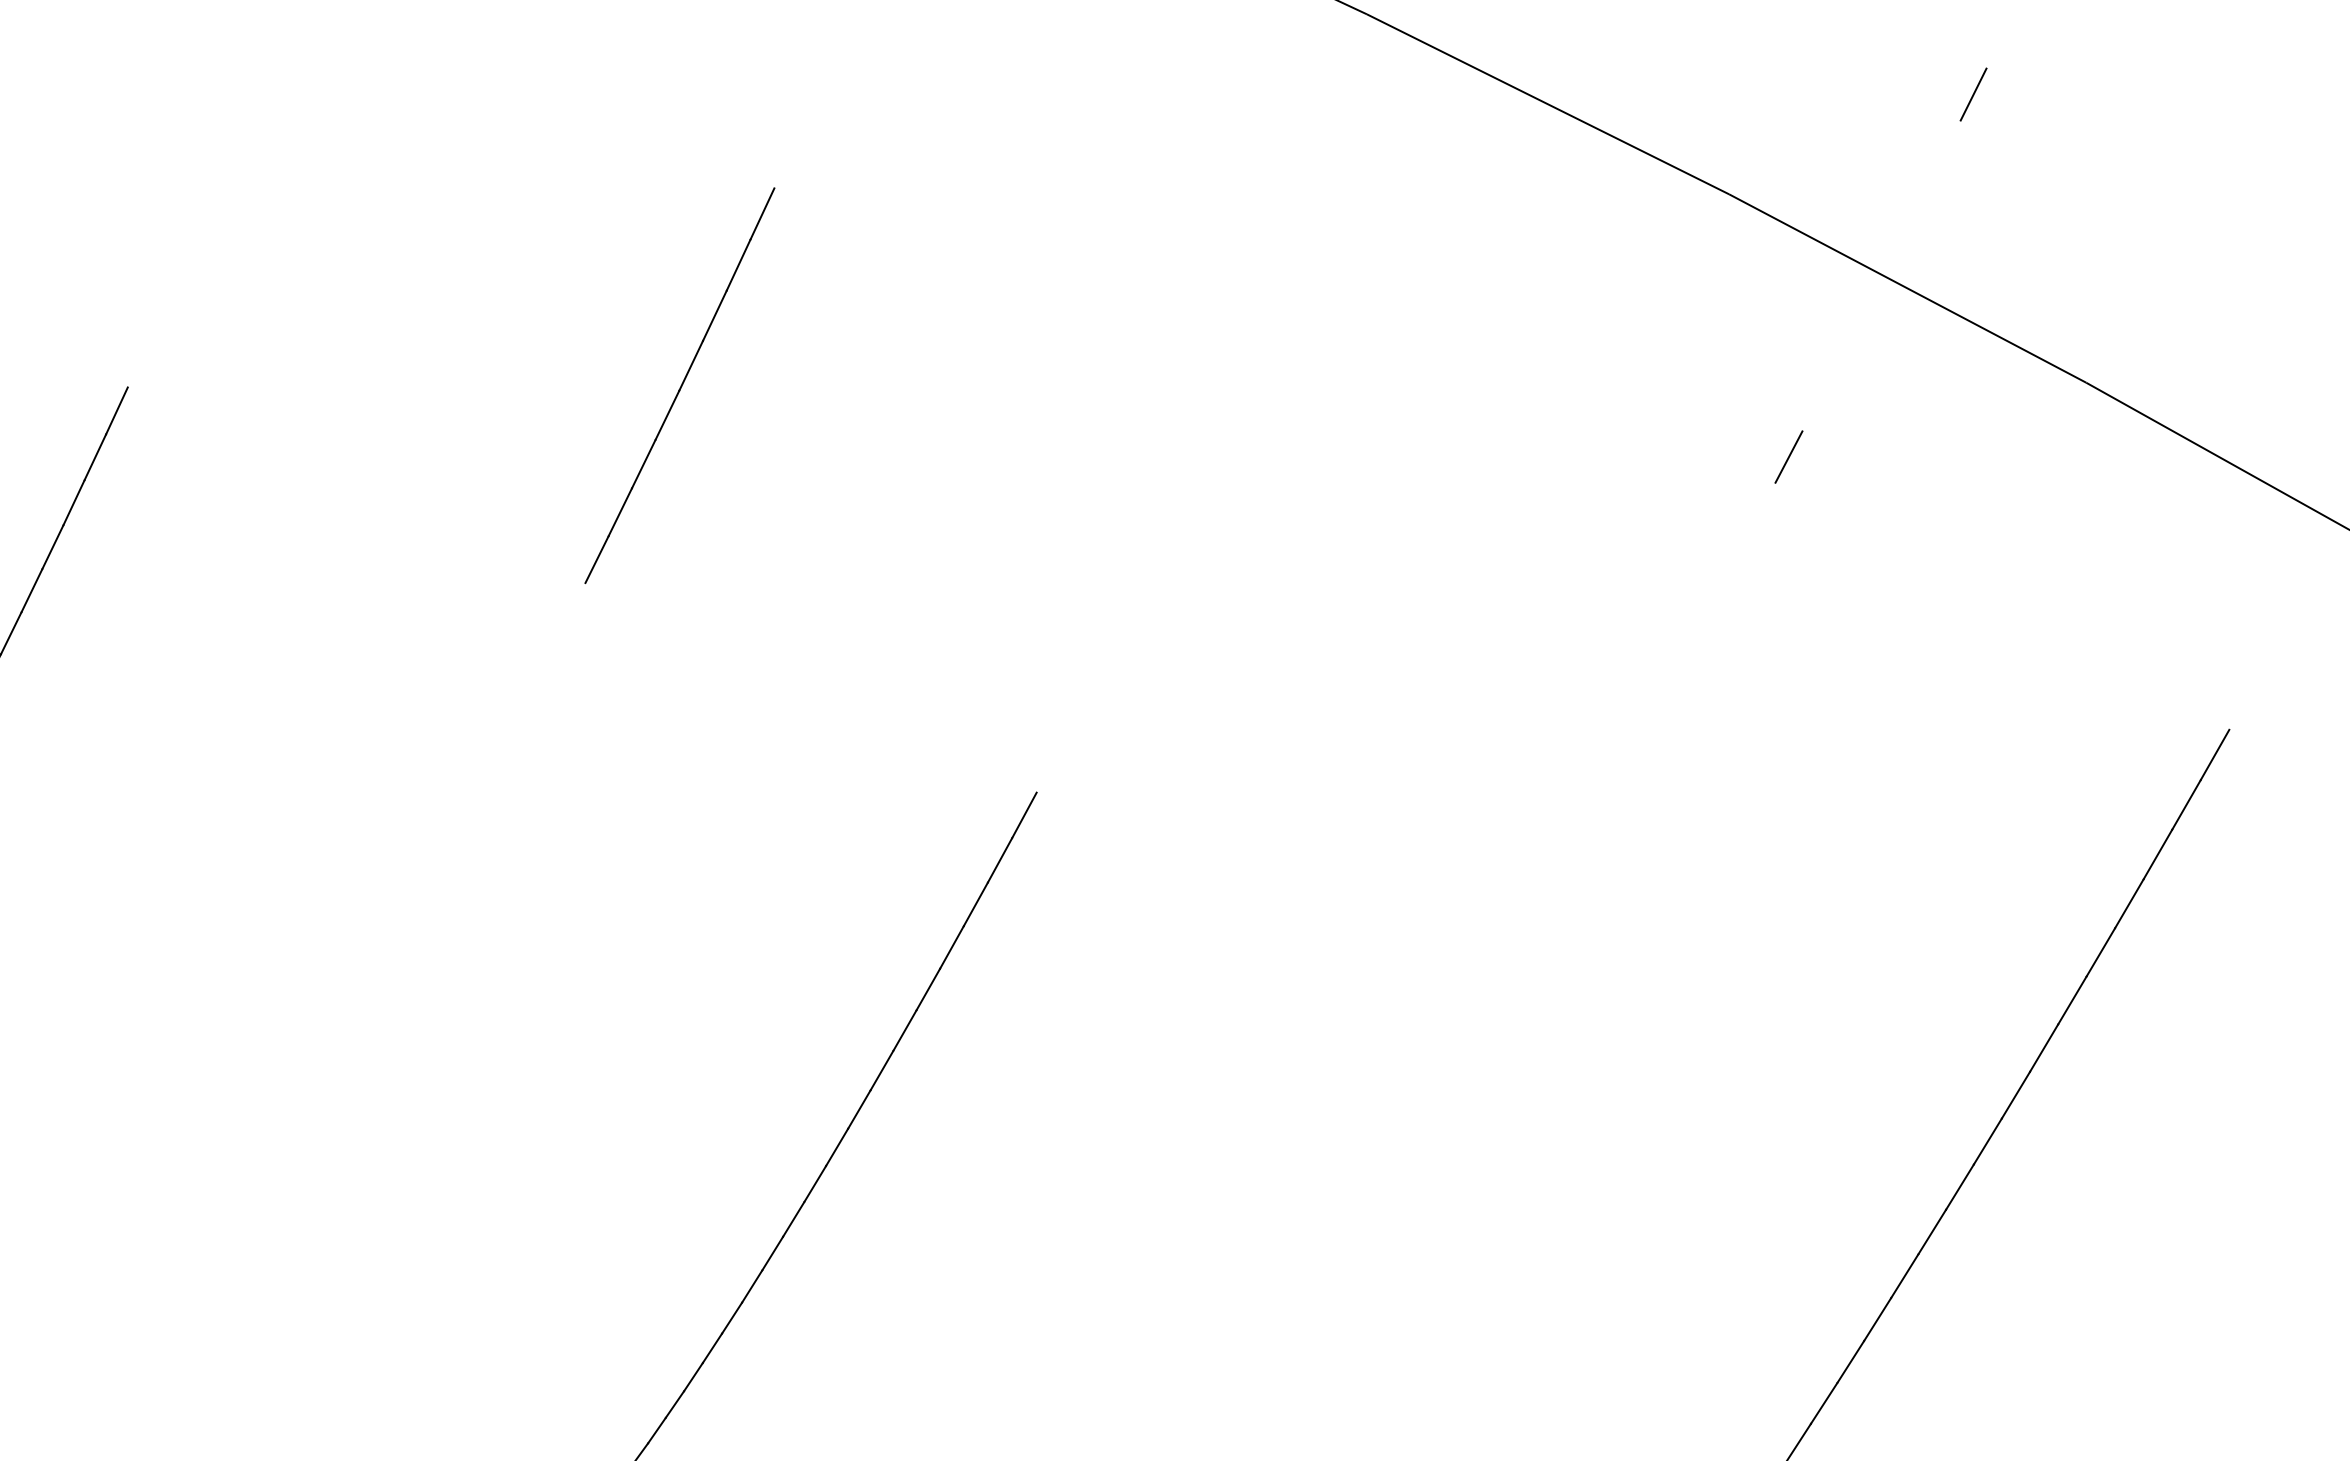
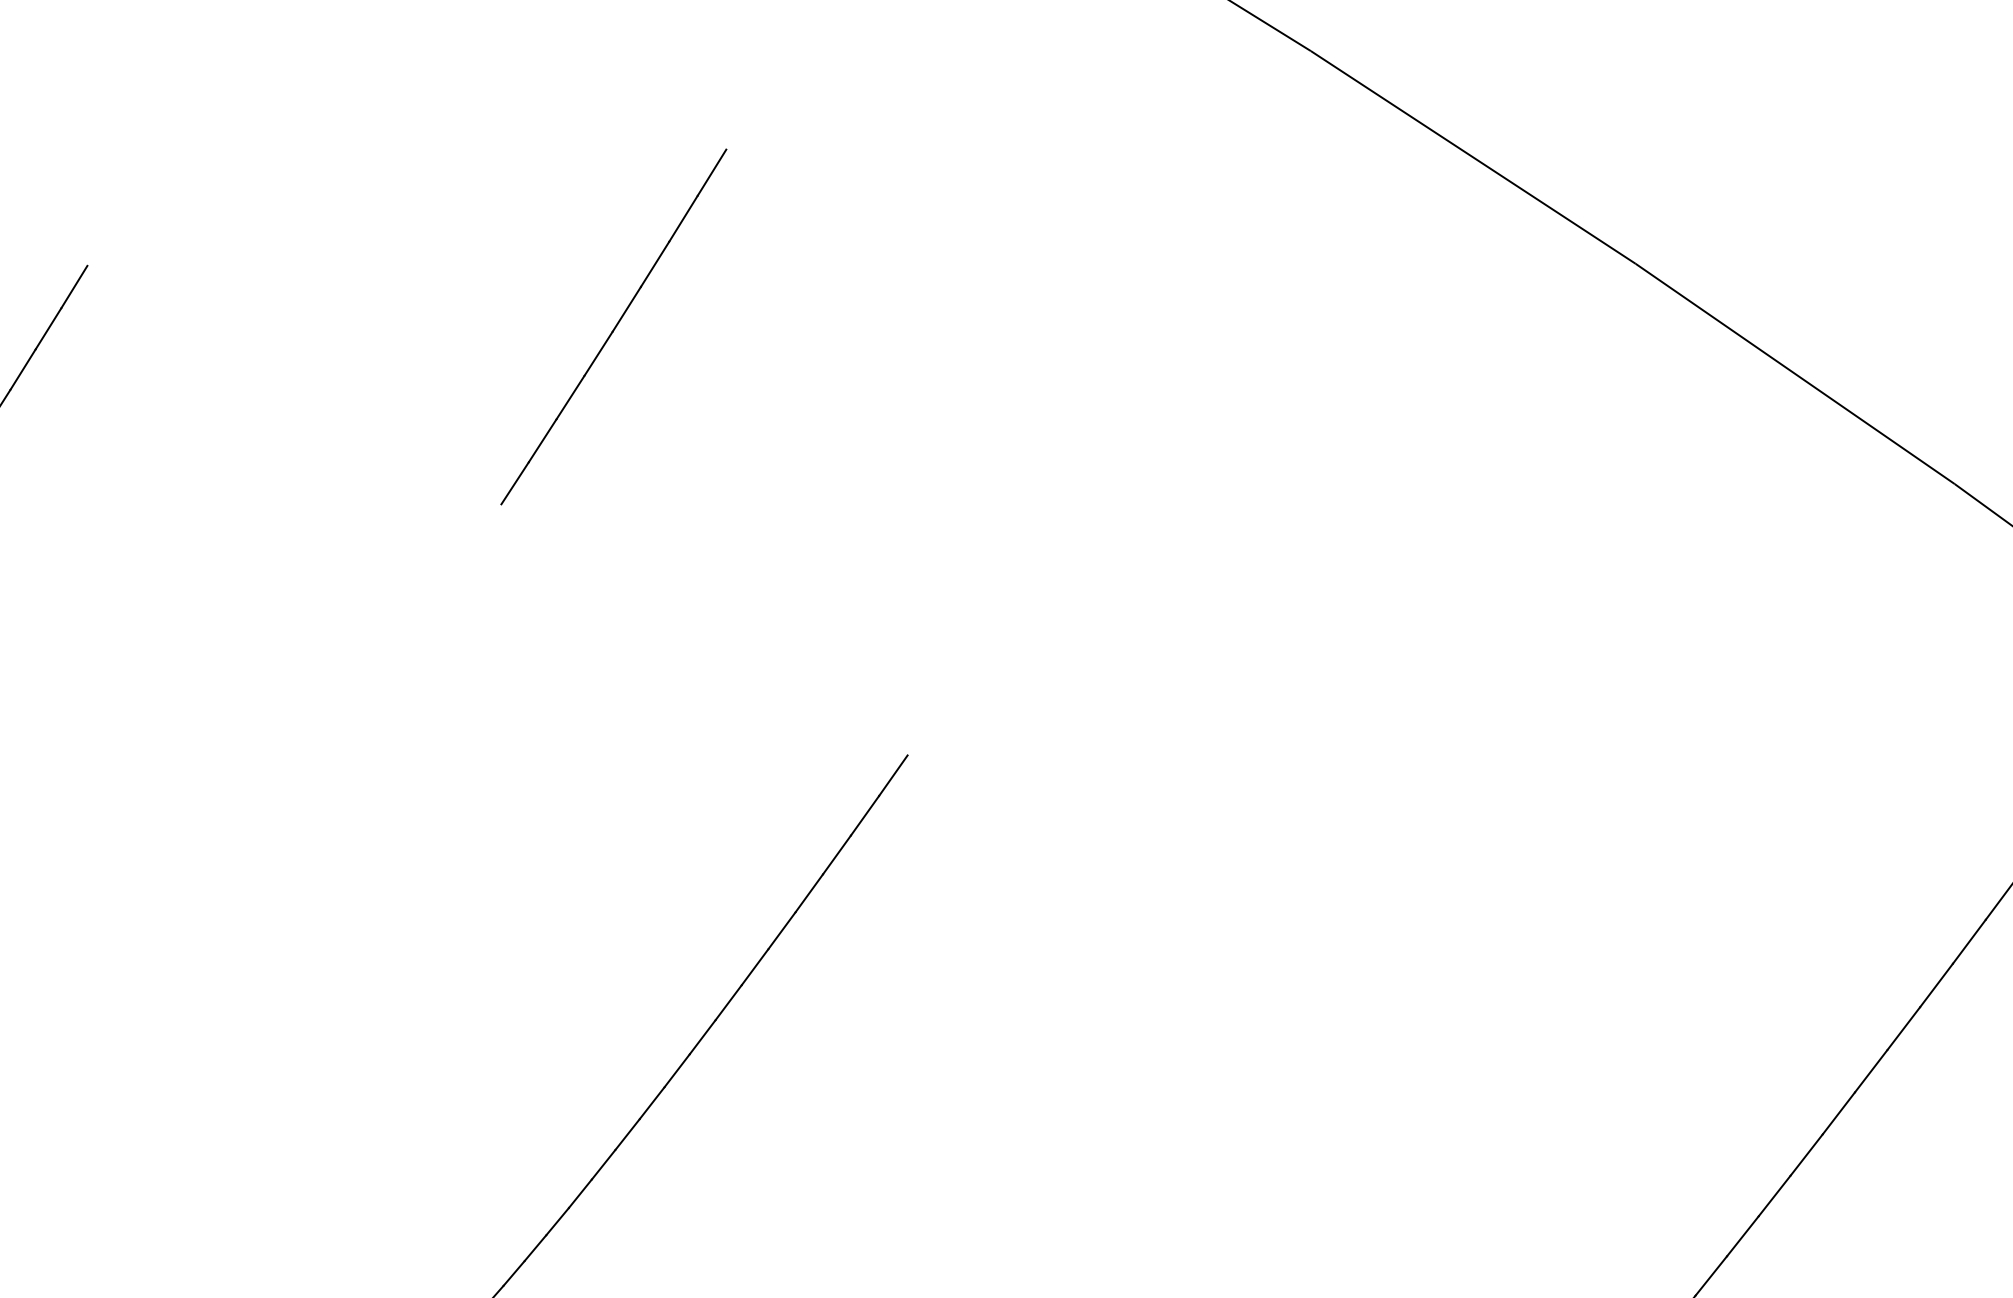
line: (1973, 94) -> (1879, 196), removed
line: (1788, 456) -> (1662, 520), removed

